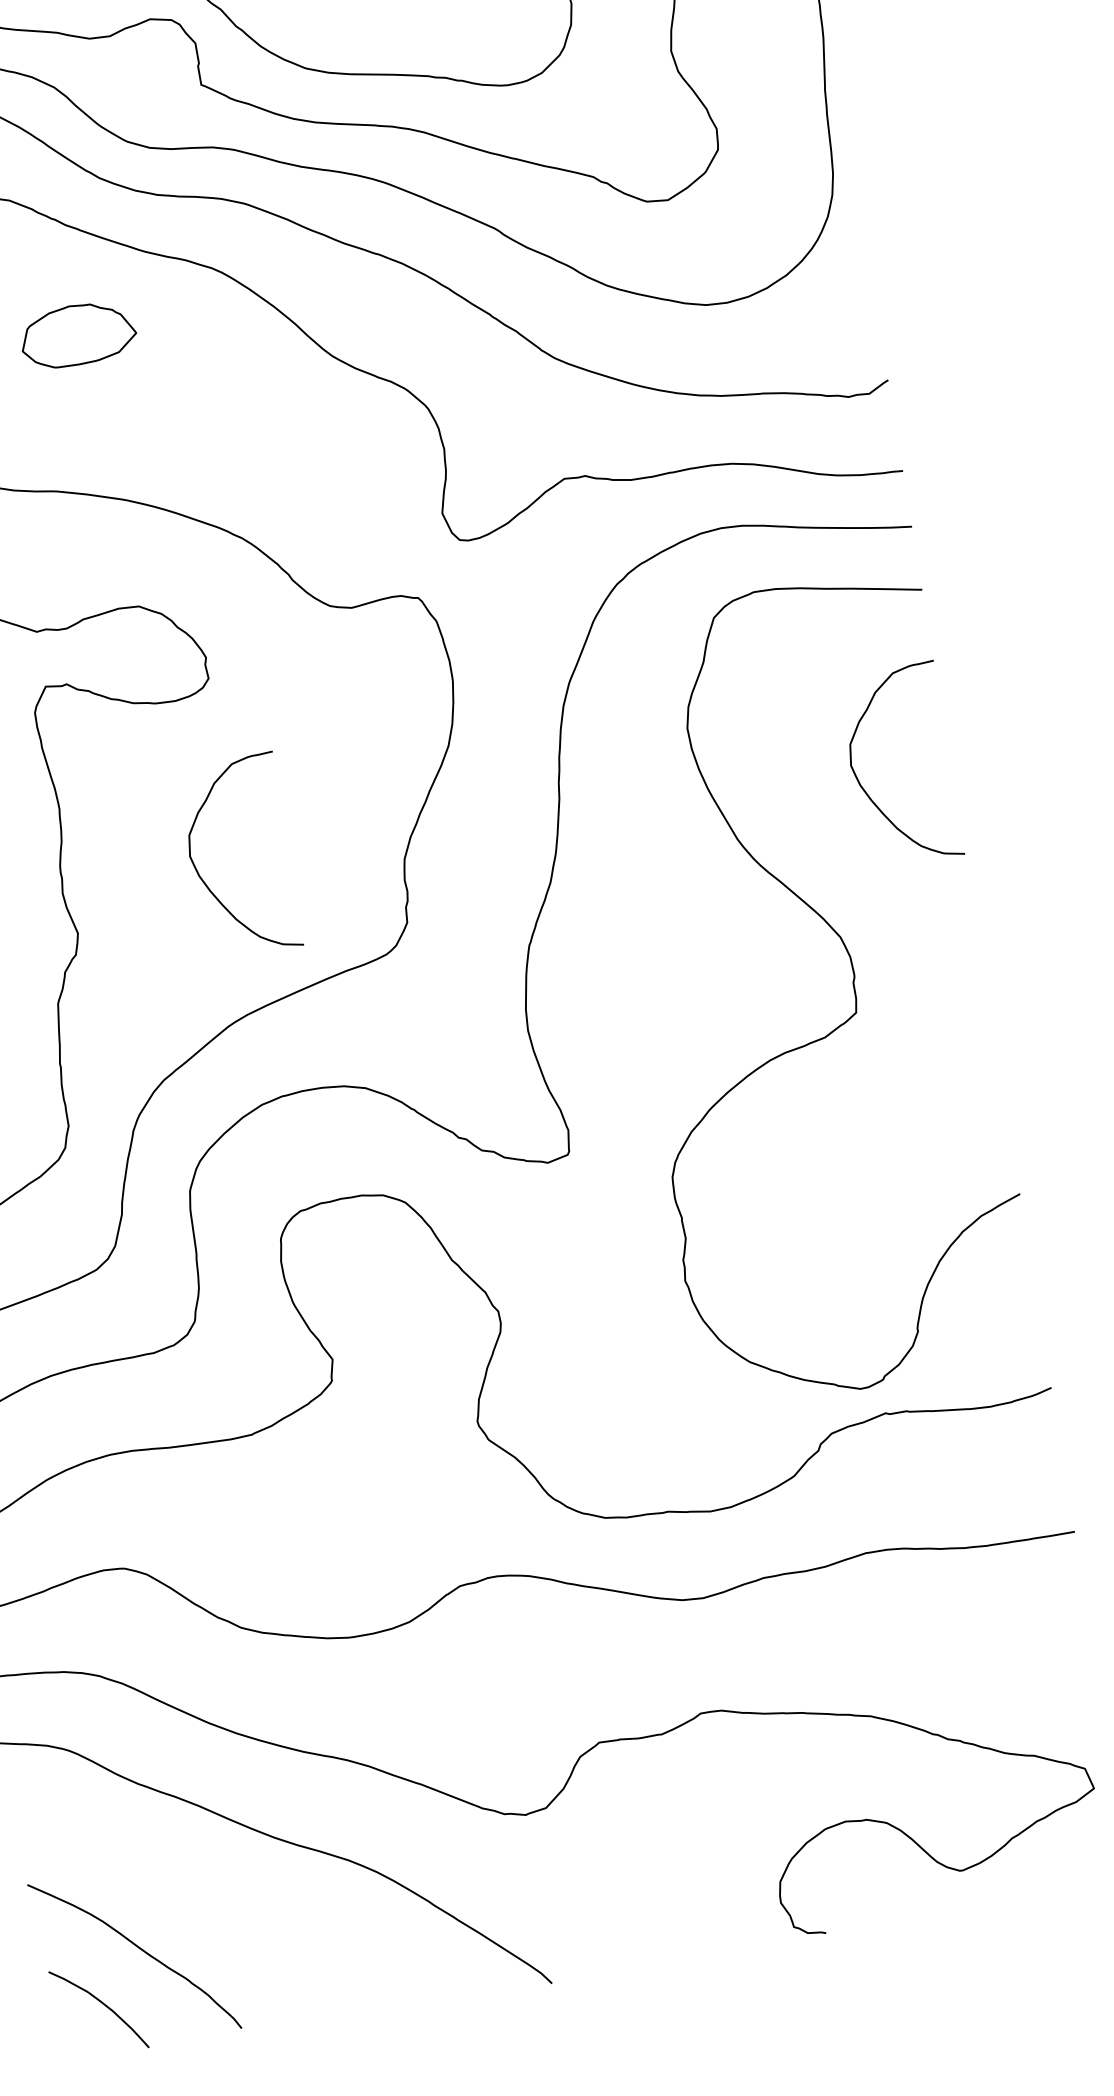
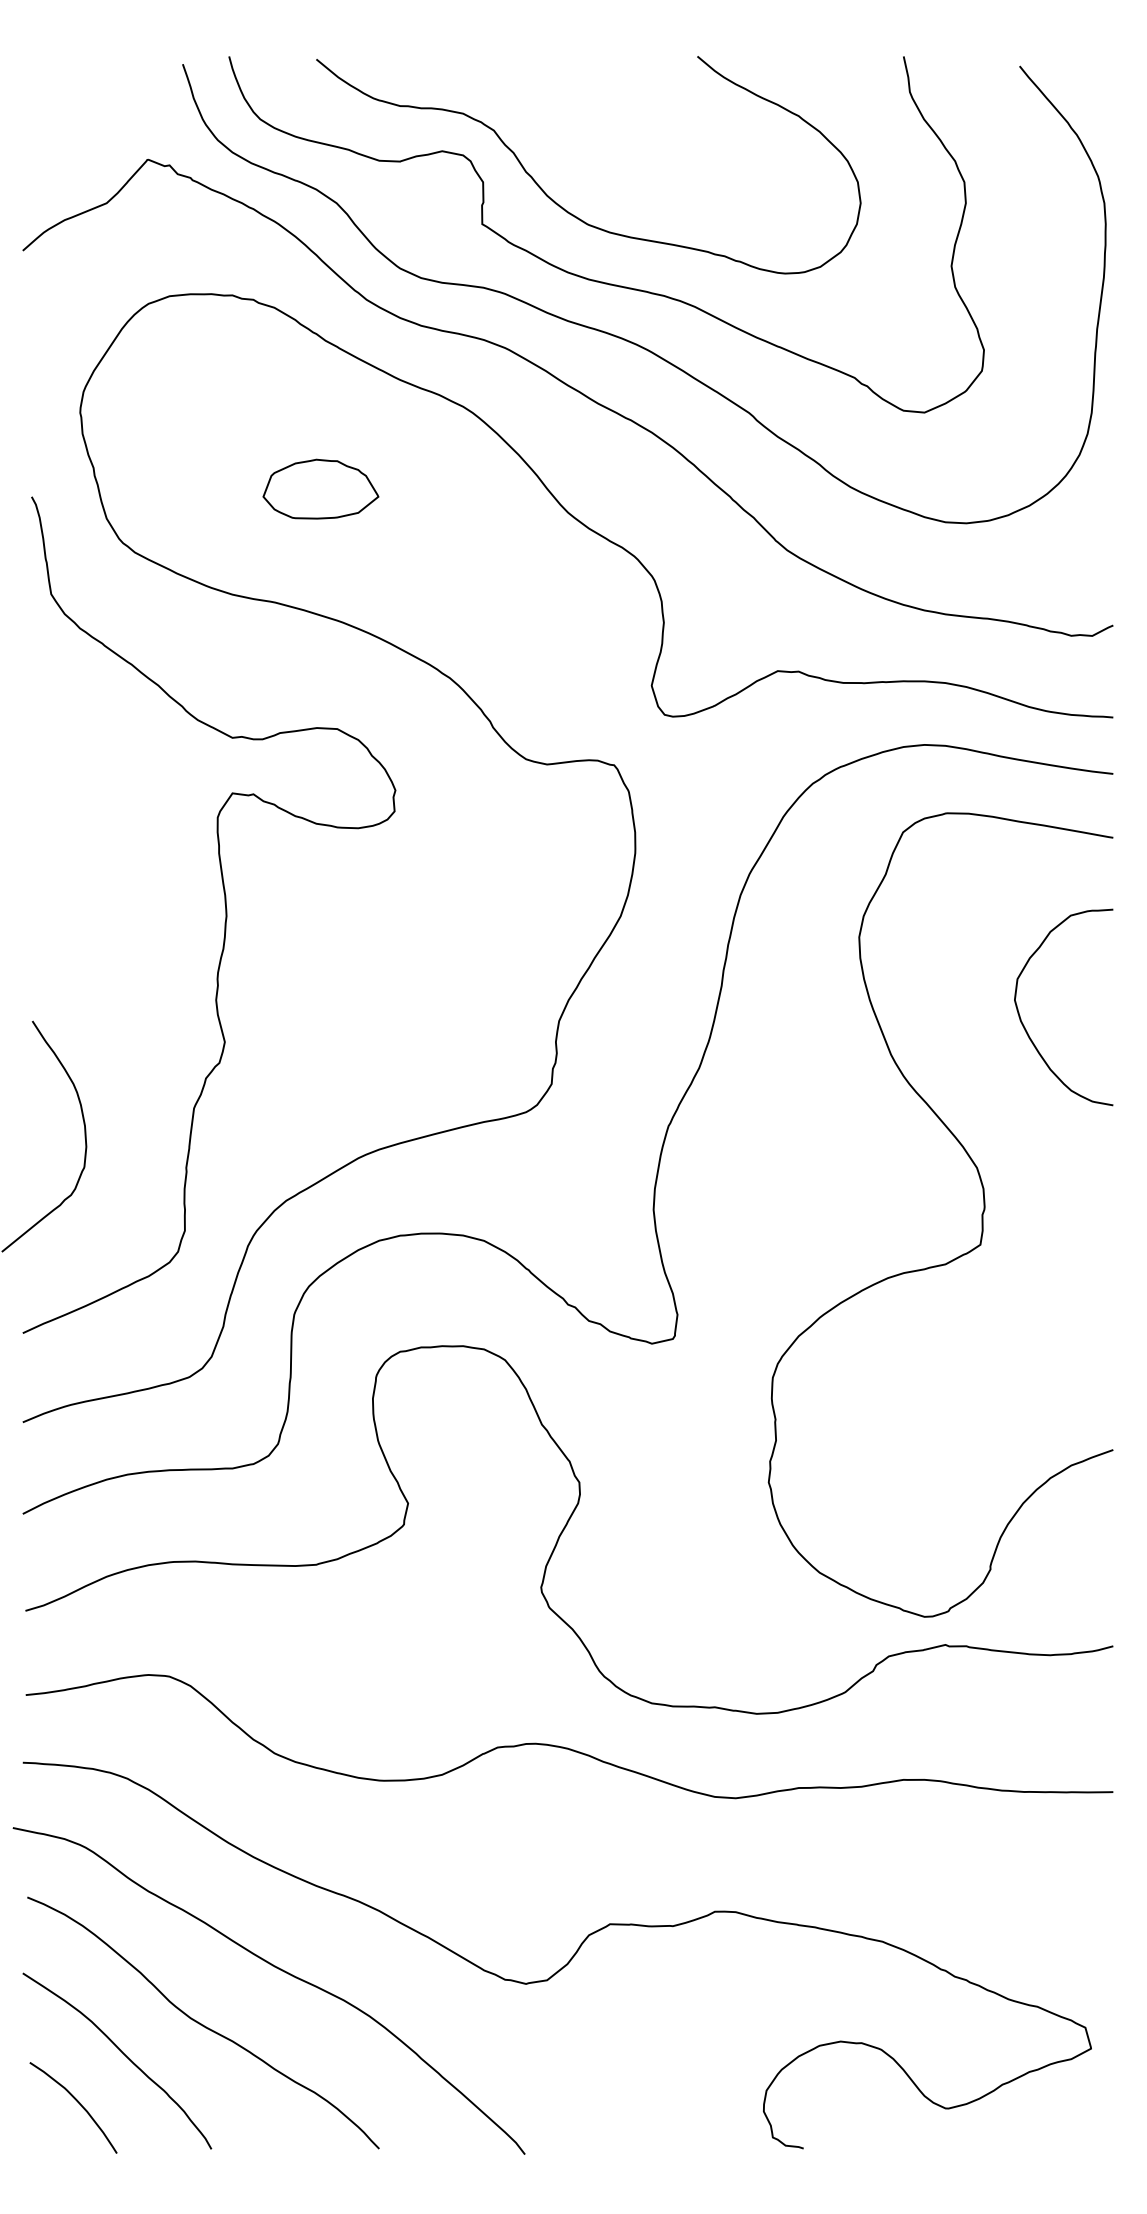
part: (77, 334) -> (320, 488), moved
curve: (204, 881) -> (358, 1011), removed
curve: (213, 1906) -> (203, 2024), added

